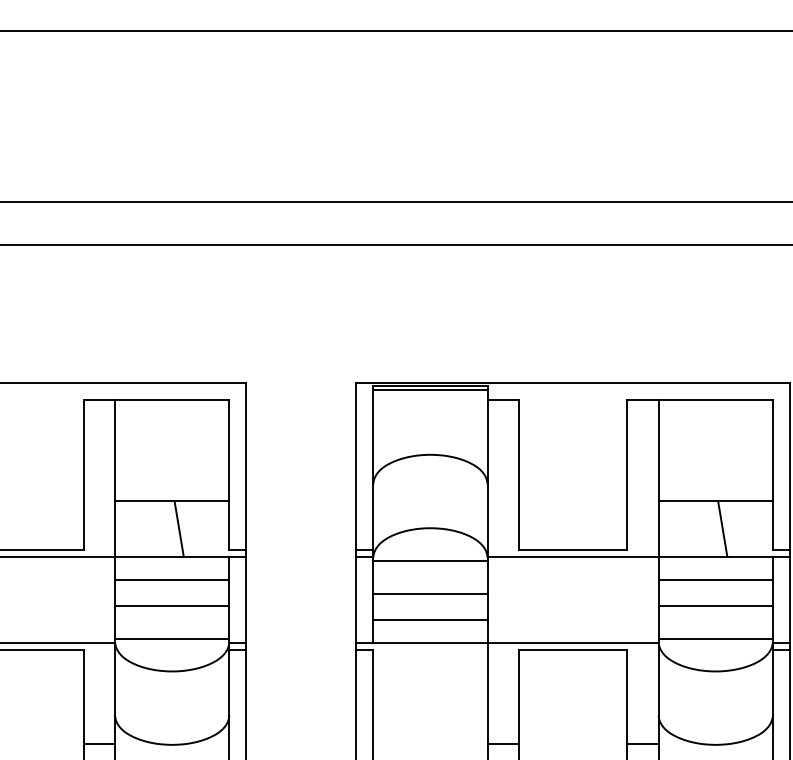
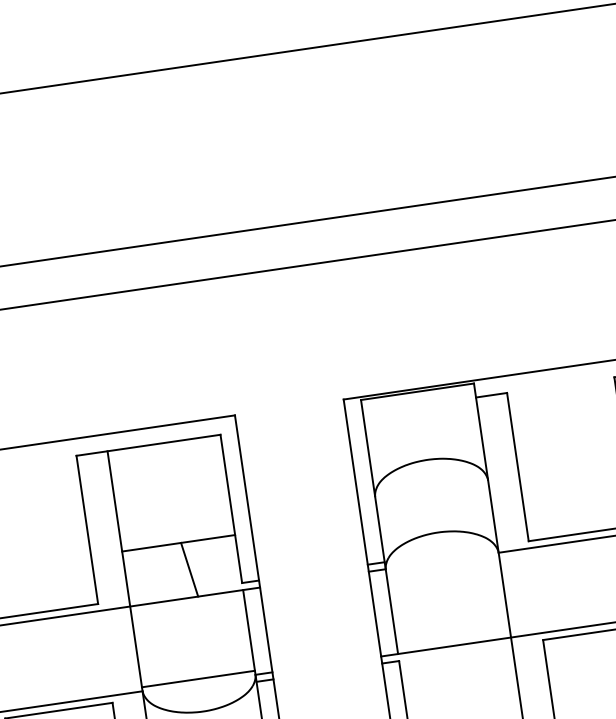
line: (430, 389) -> (418, 395), removed
line: (430, 561) -> (442, 565), removed
line: (172, 580) -> (190, 621), removed
line: (430, 593) -> (447, 597), removed
line: (172, 606) -> (194, 647), removed
line: (430, 619) -> (451, 622), removed

